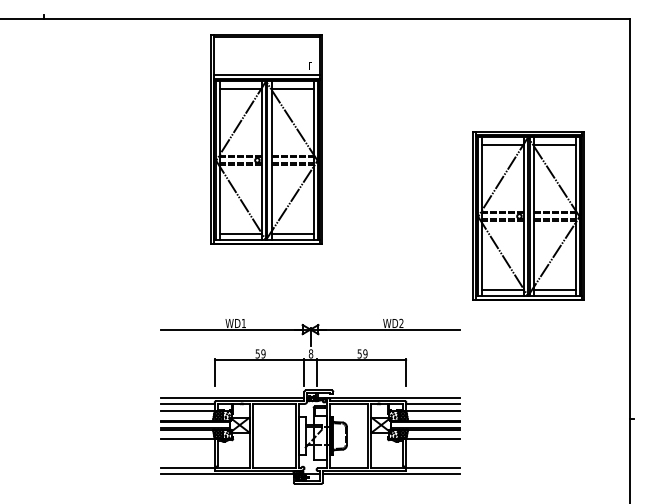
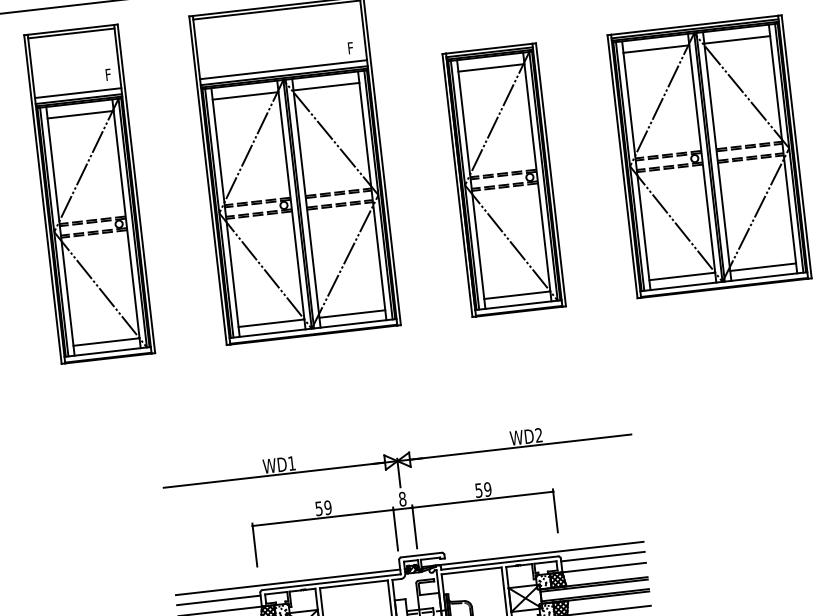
part: (135, 139) -> (89, 194), added
part: (397, 159) -> (503, 178), added
part: (528, 215) -> (708, 155), moved

